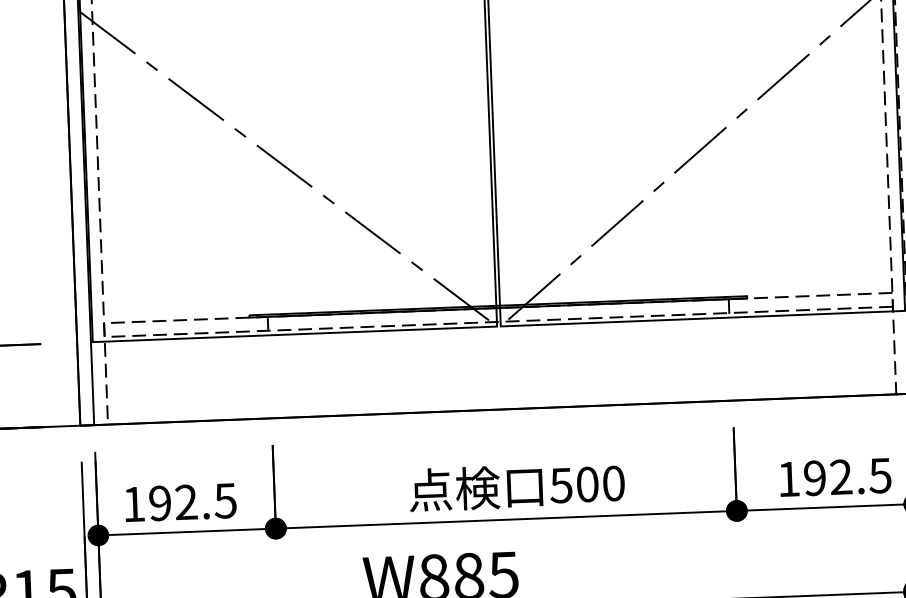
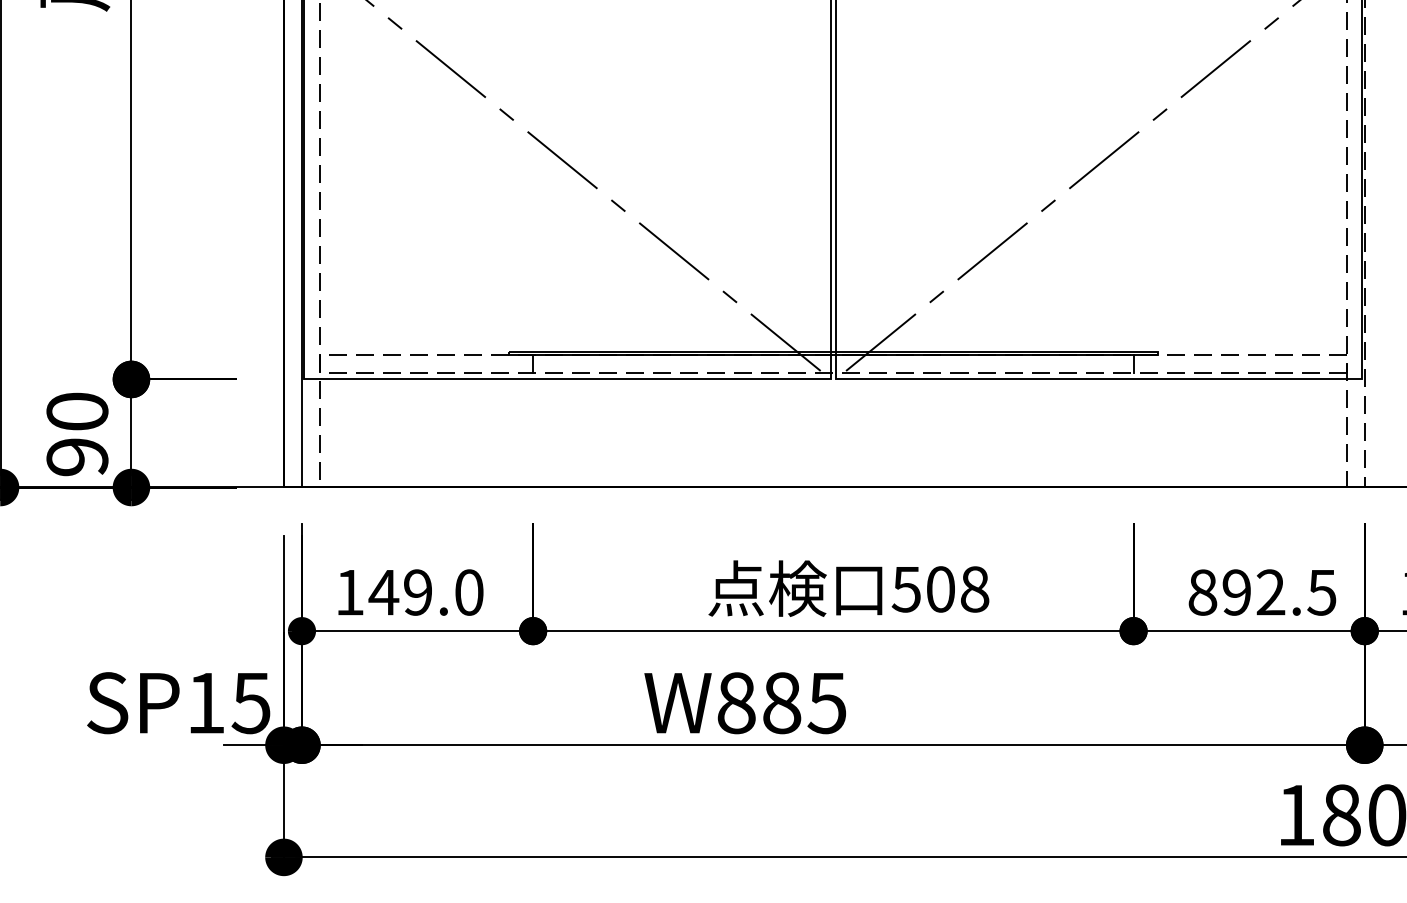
text: (788, 479) -> (1202, 592), 192.5 -> 892.5
text: (614, 483) -> (975, 589), 500 -> 508
text: (192, 502) -> (425, 592), 192.5 -> 149.0

